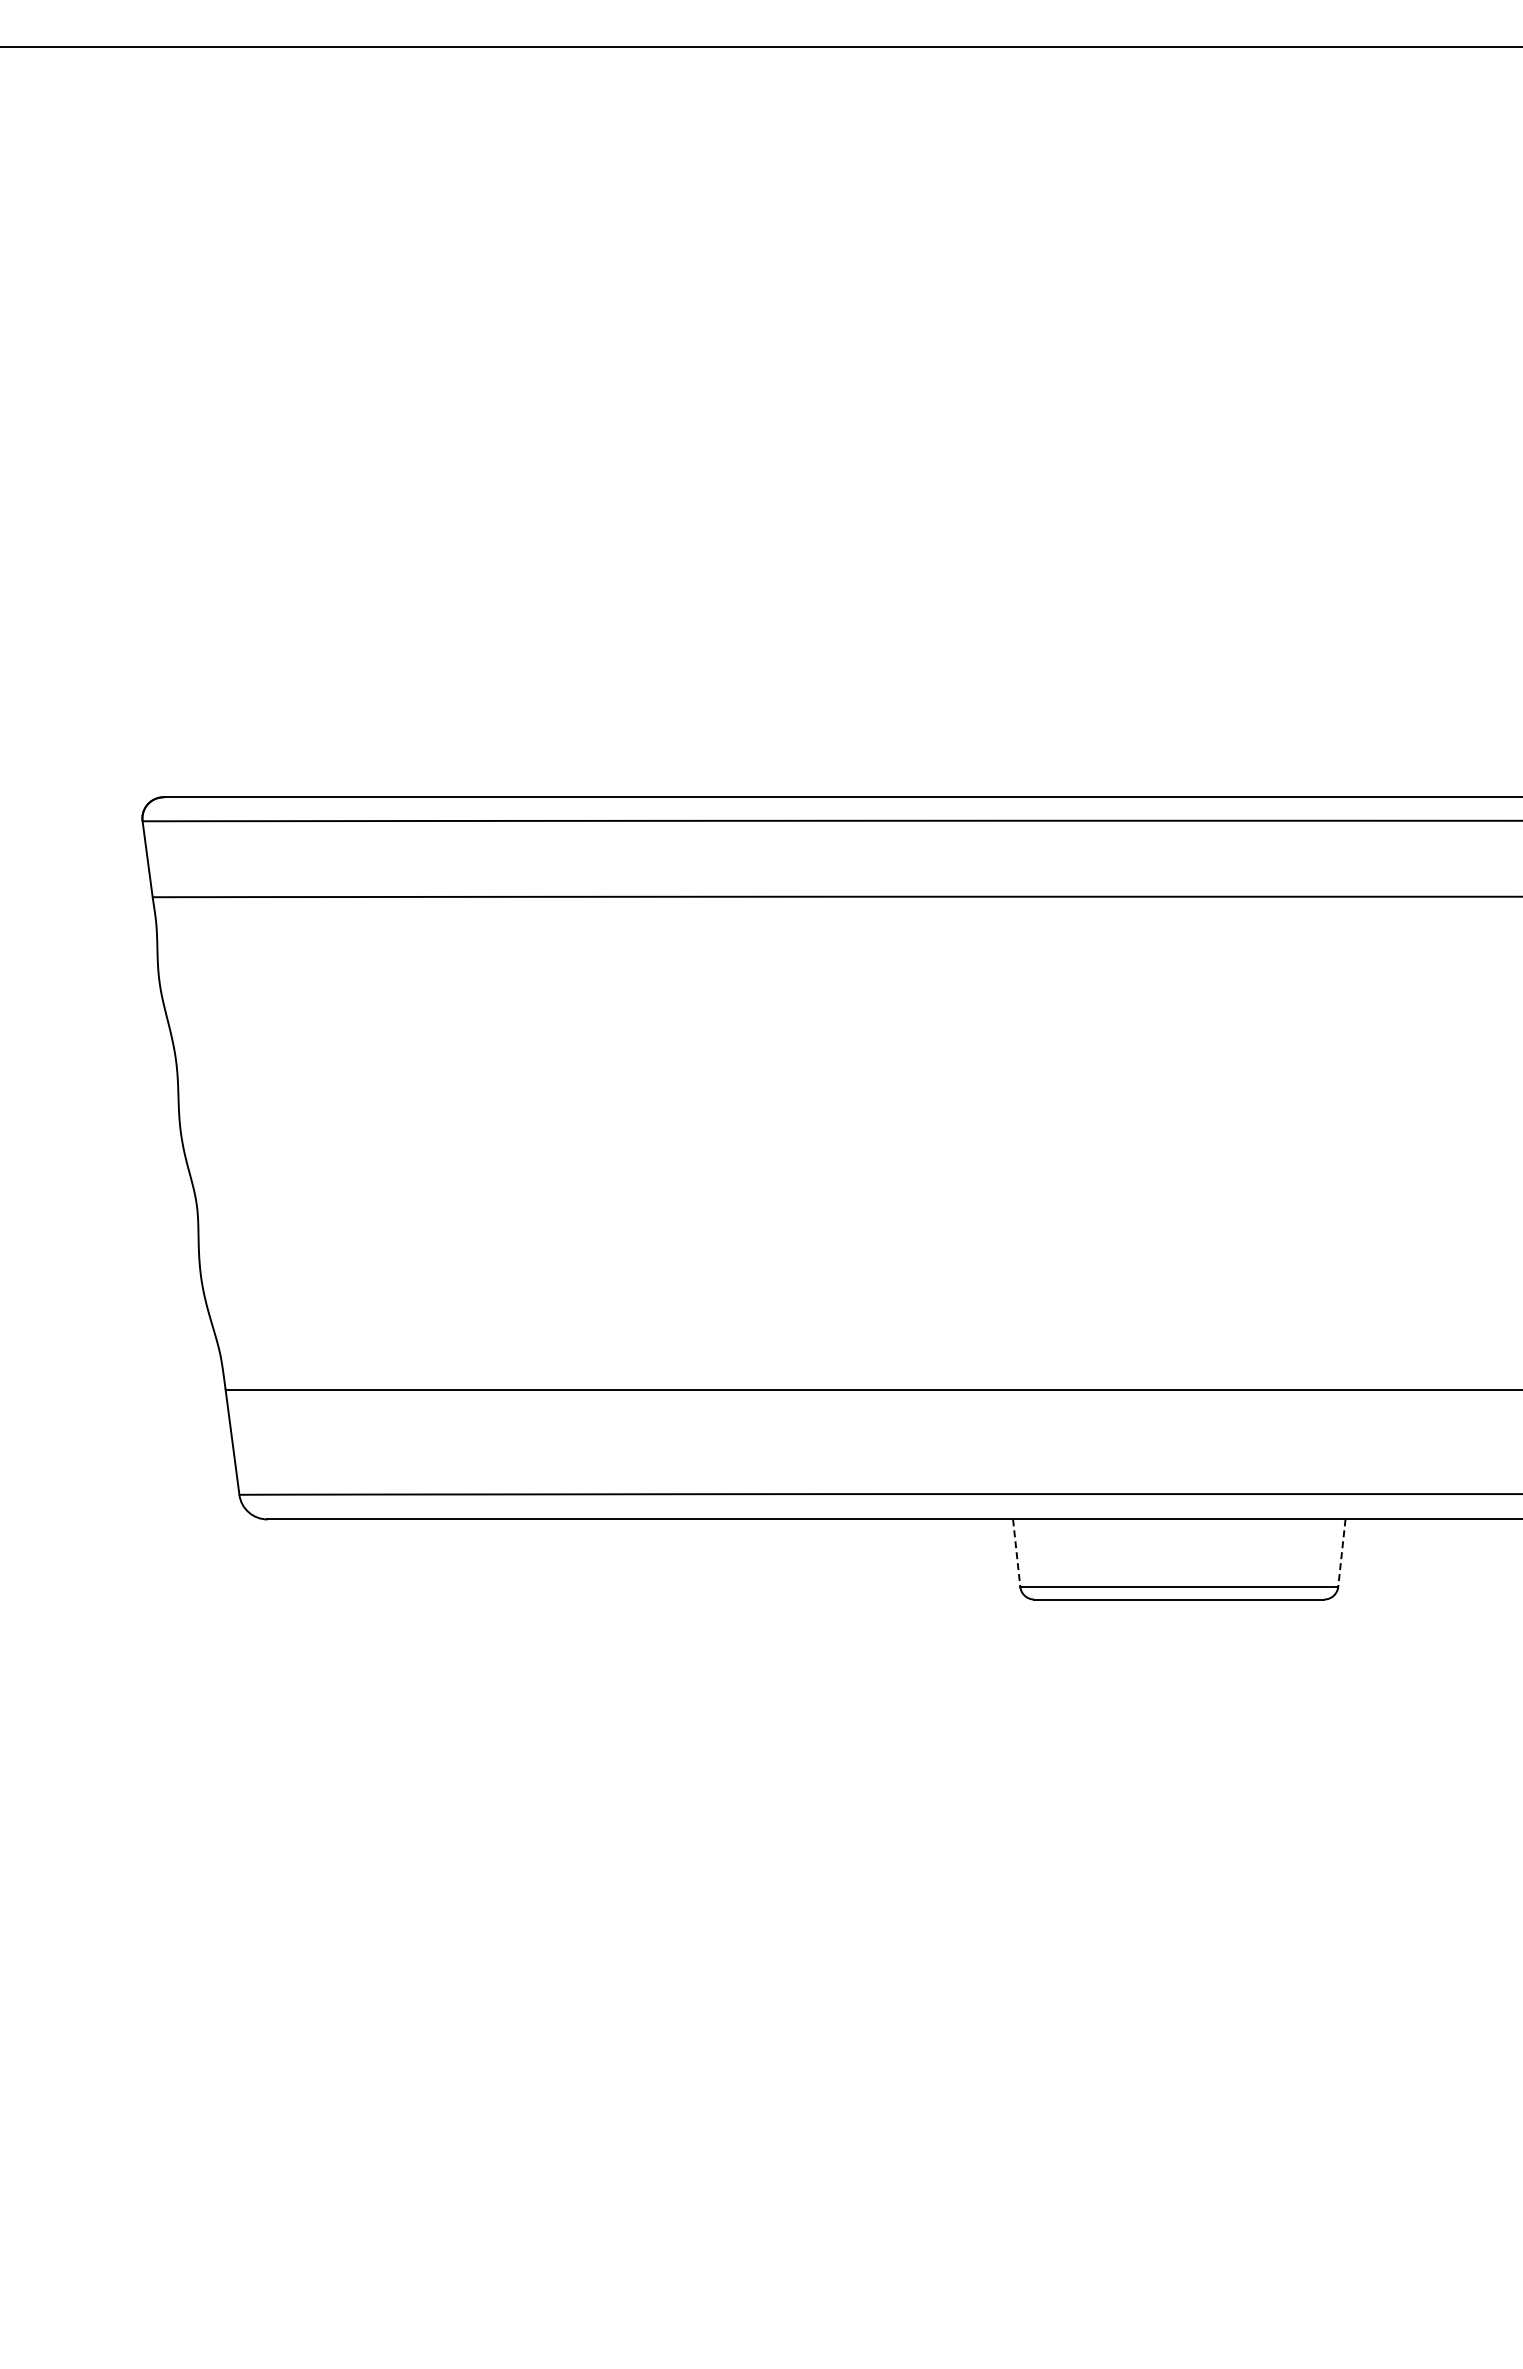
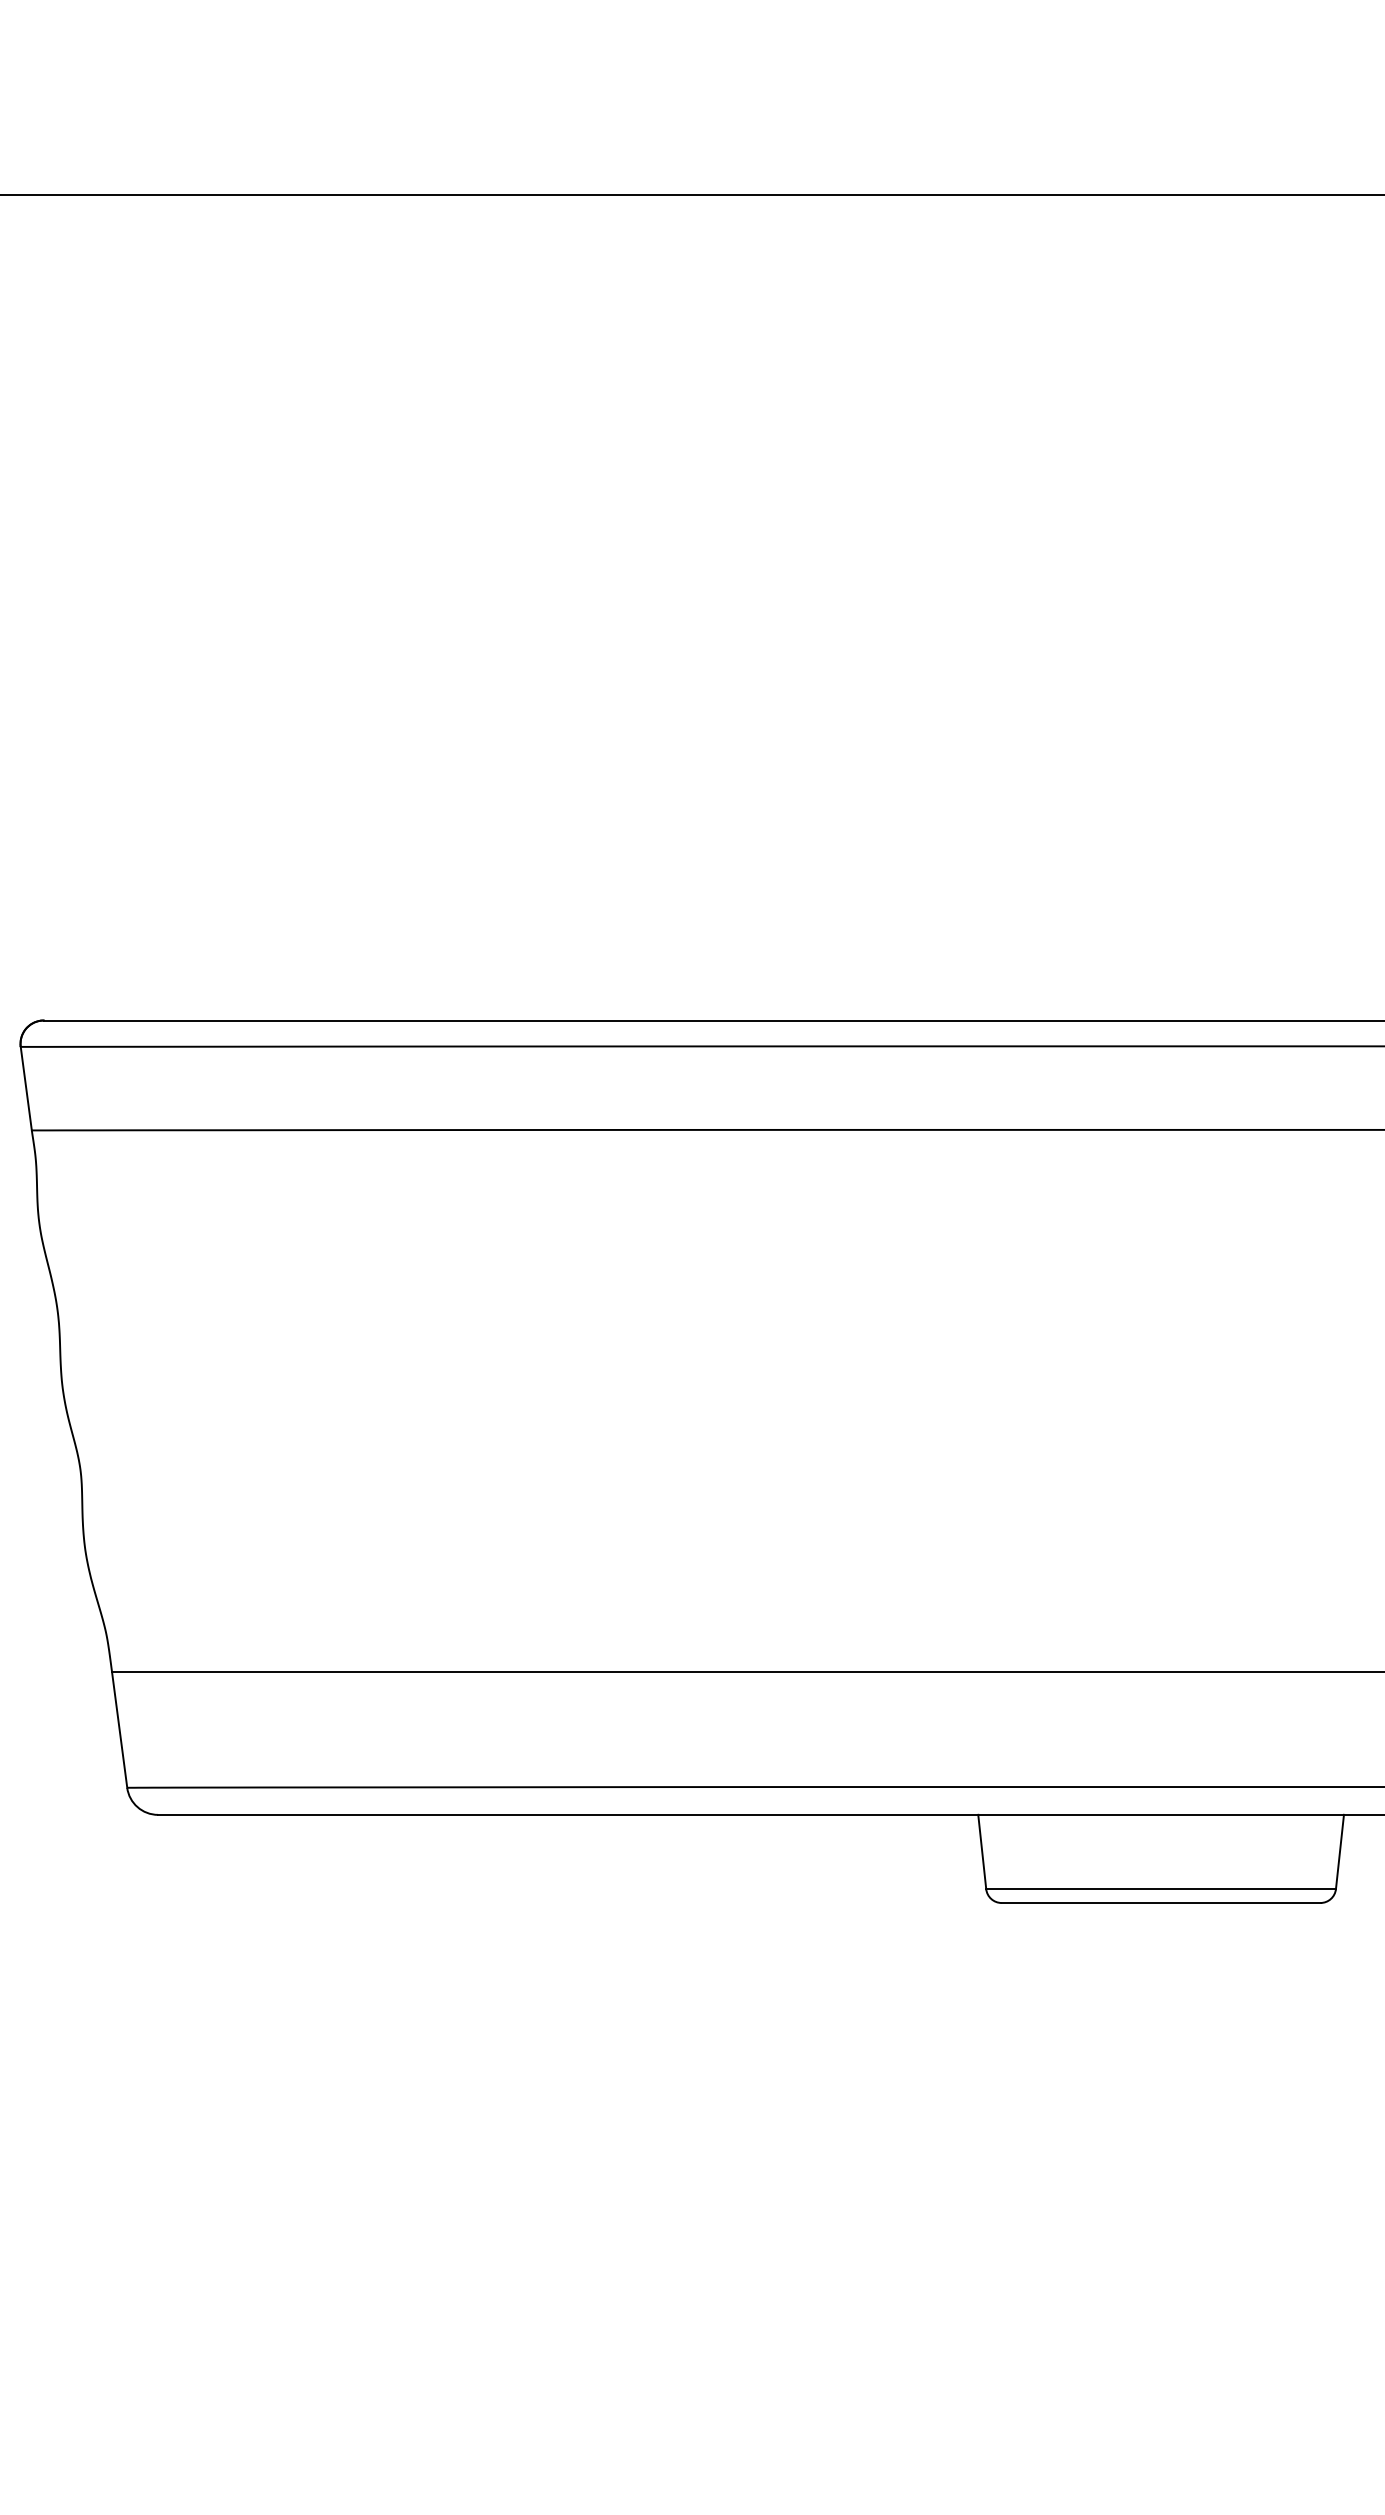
line: (1016, 1553) -> (982, 1852), dashed -> solid
line: (1341, 1553) -> (1339, 1852), dashed -> solid

